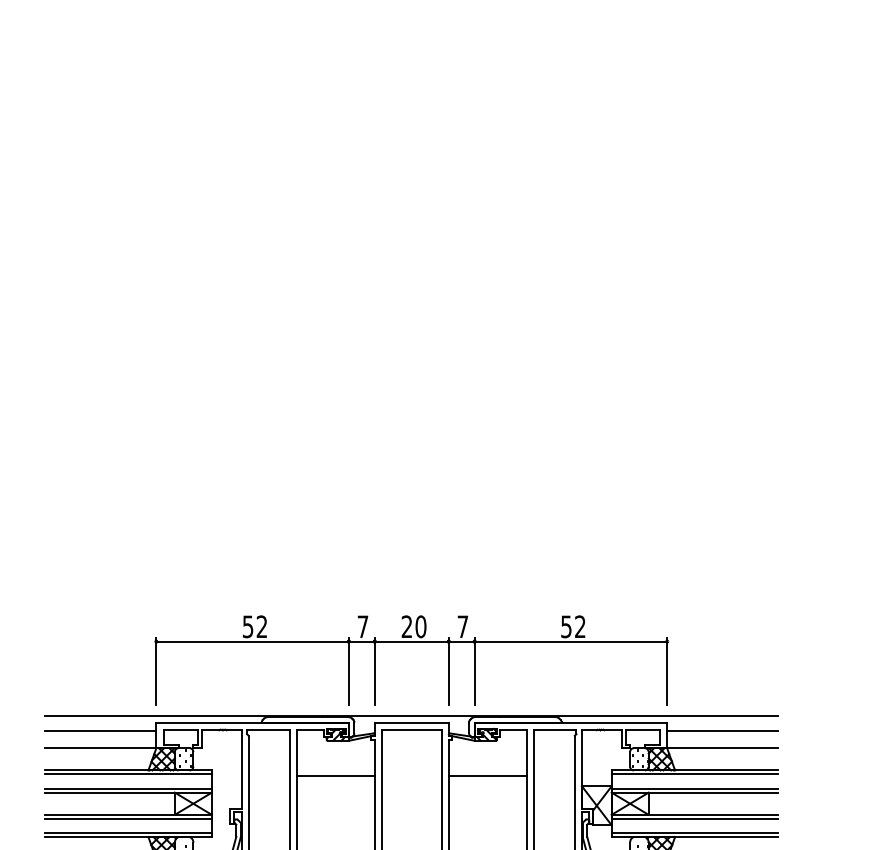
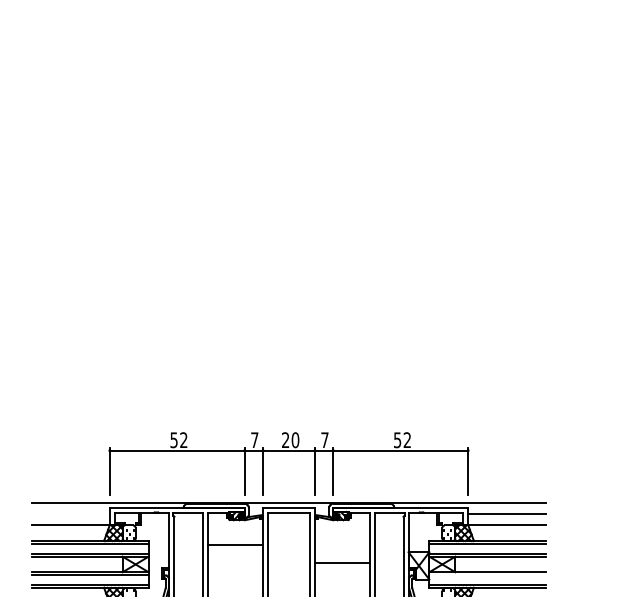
line: (100, 731) -> (70, 513), removed
line: (487, 775) -> (342, 562), moved
line: (694, 818) -> (487, 574), removed

